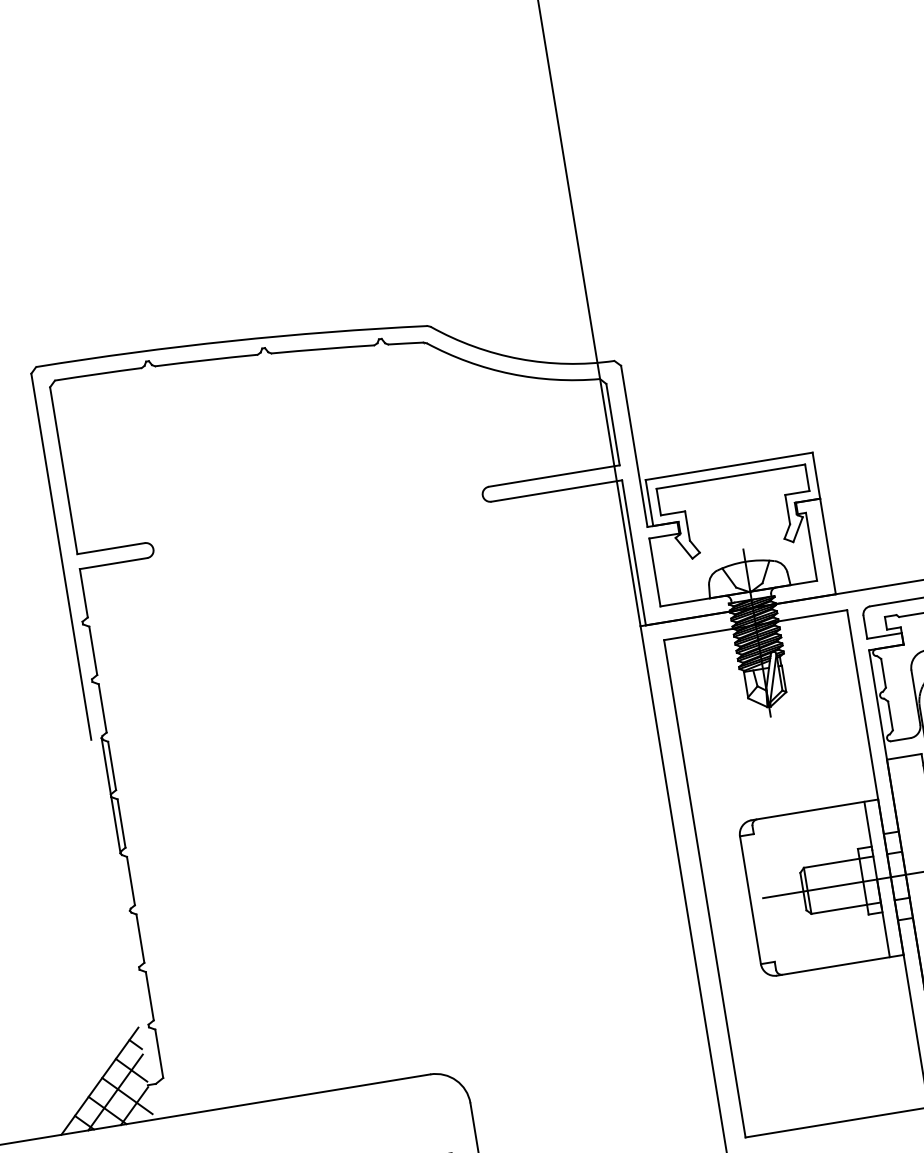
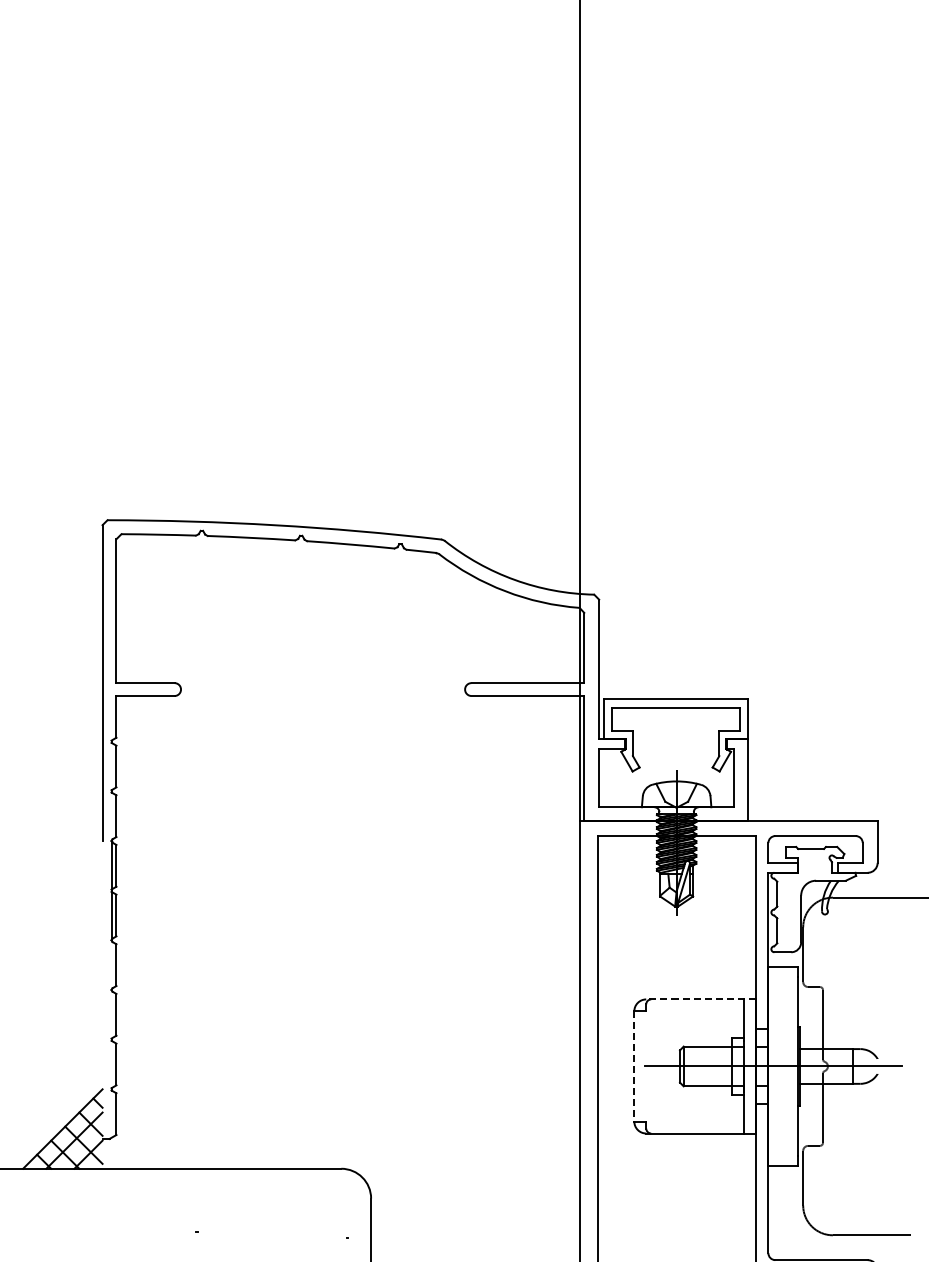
line: (814, 810) -> (700, 999), solid -> dashed
line: (750, 900) -> (634, 1066), solid -> dashed

